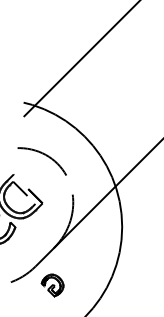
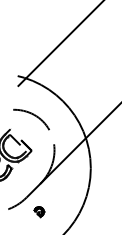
part: (53, 285) -> (39, 211), size x0.6

